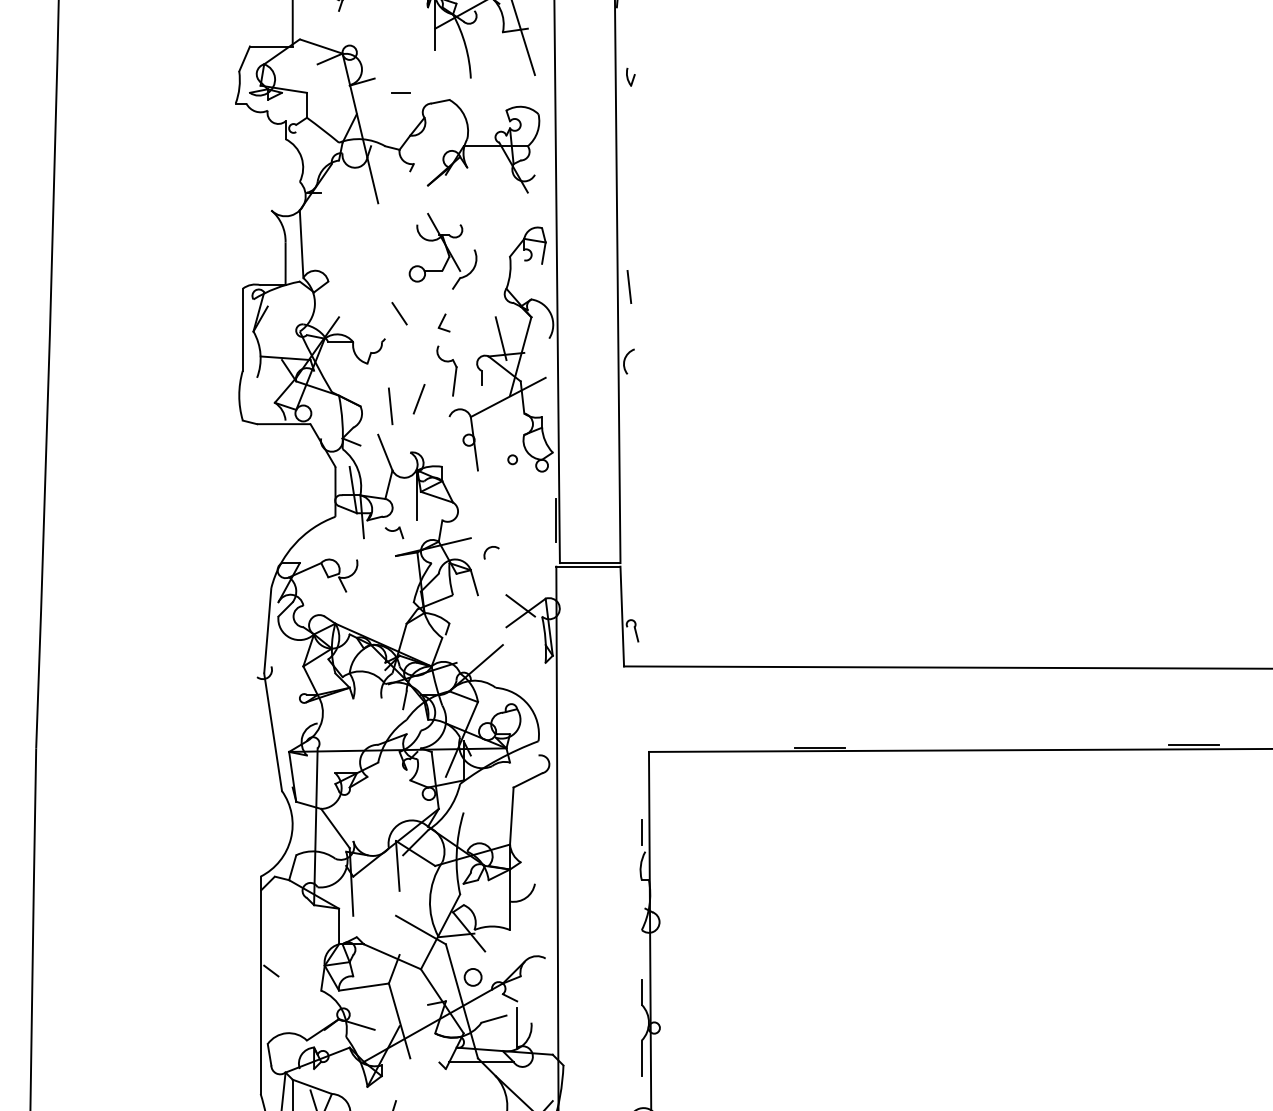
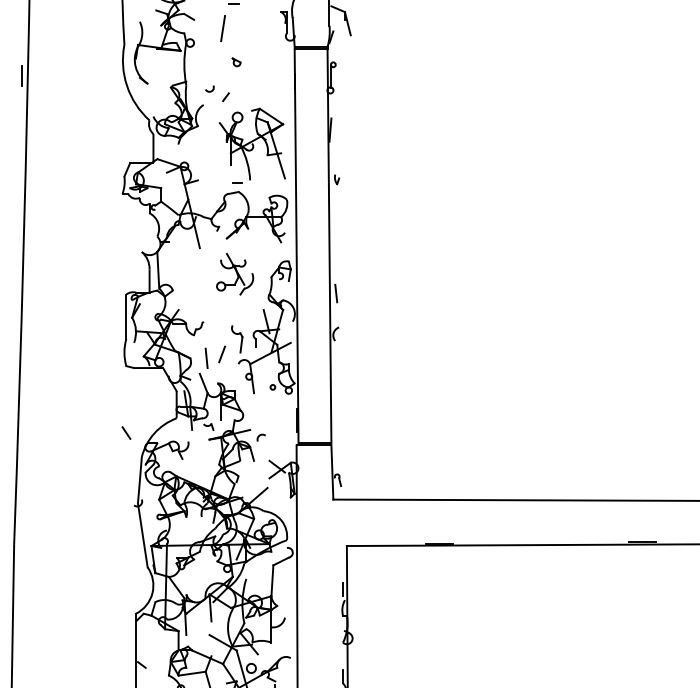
line: (401, 91) -> (237, 182), moved
line: (399, 312) -> (126, 432), moved
part: (443, 323) -> (235, 313), removed

